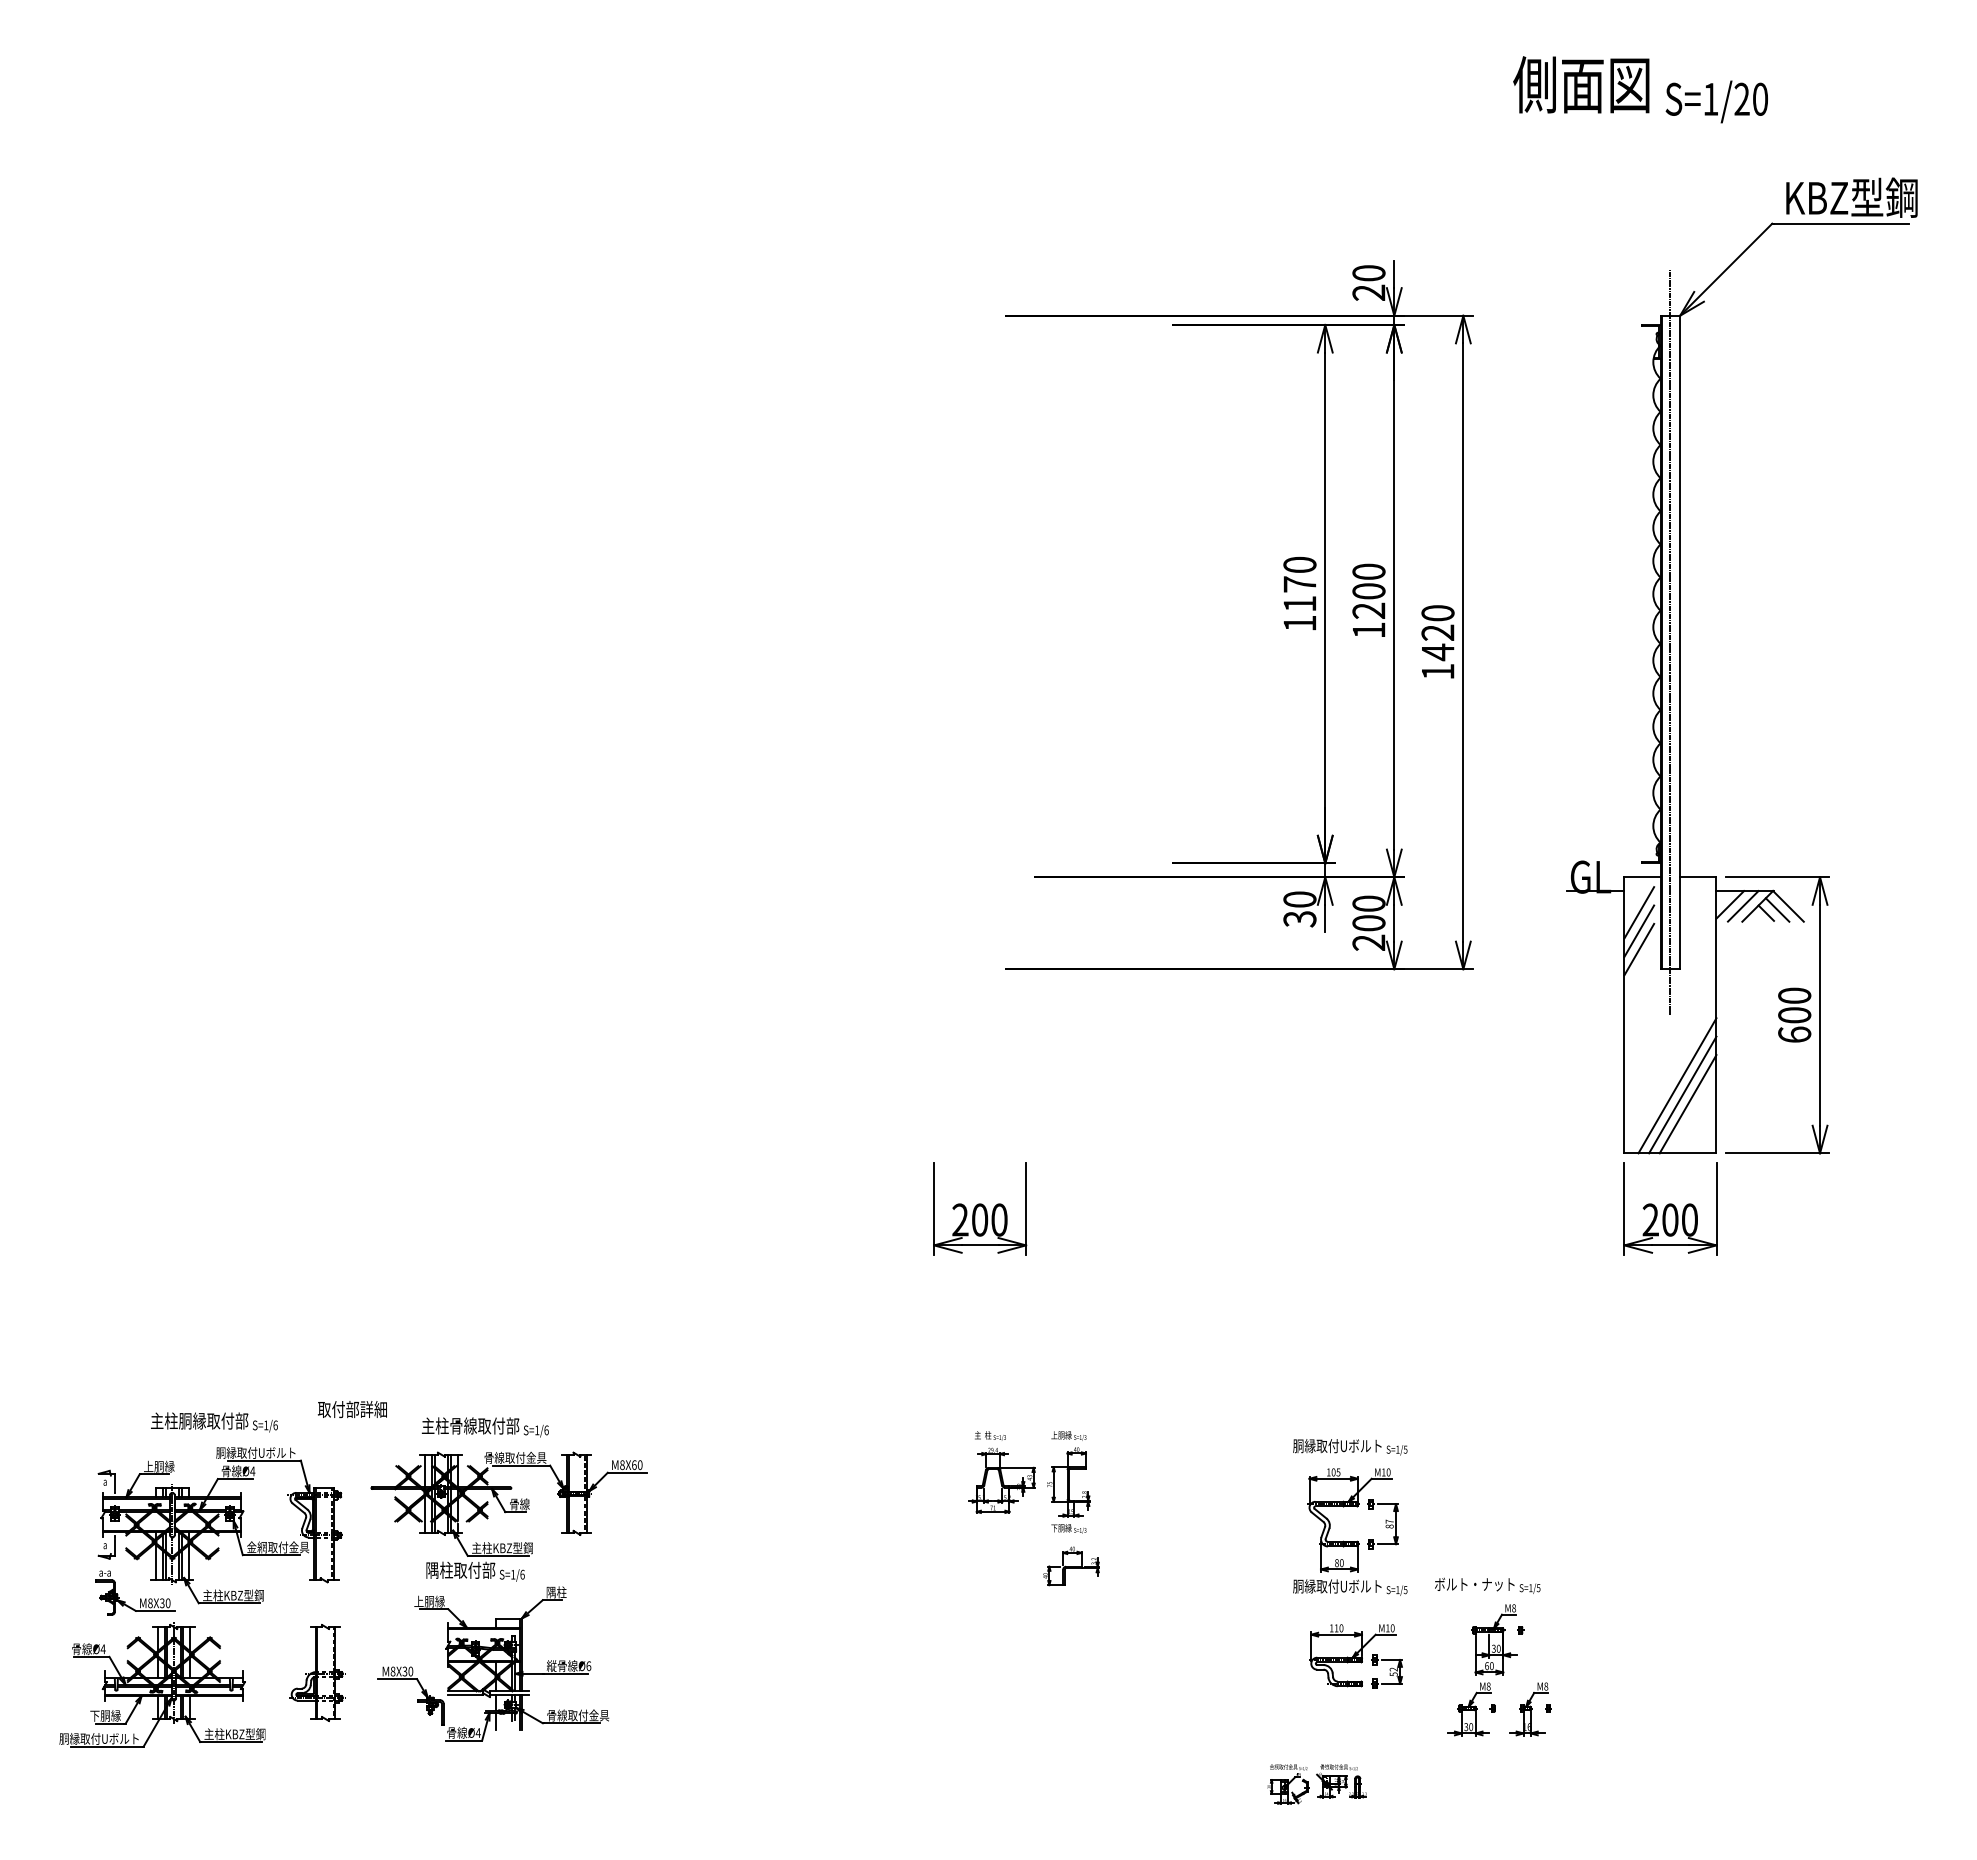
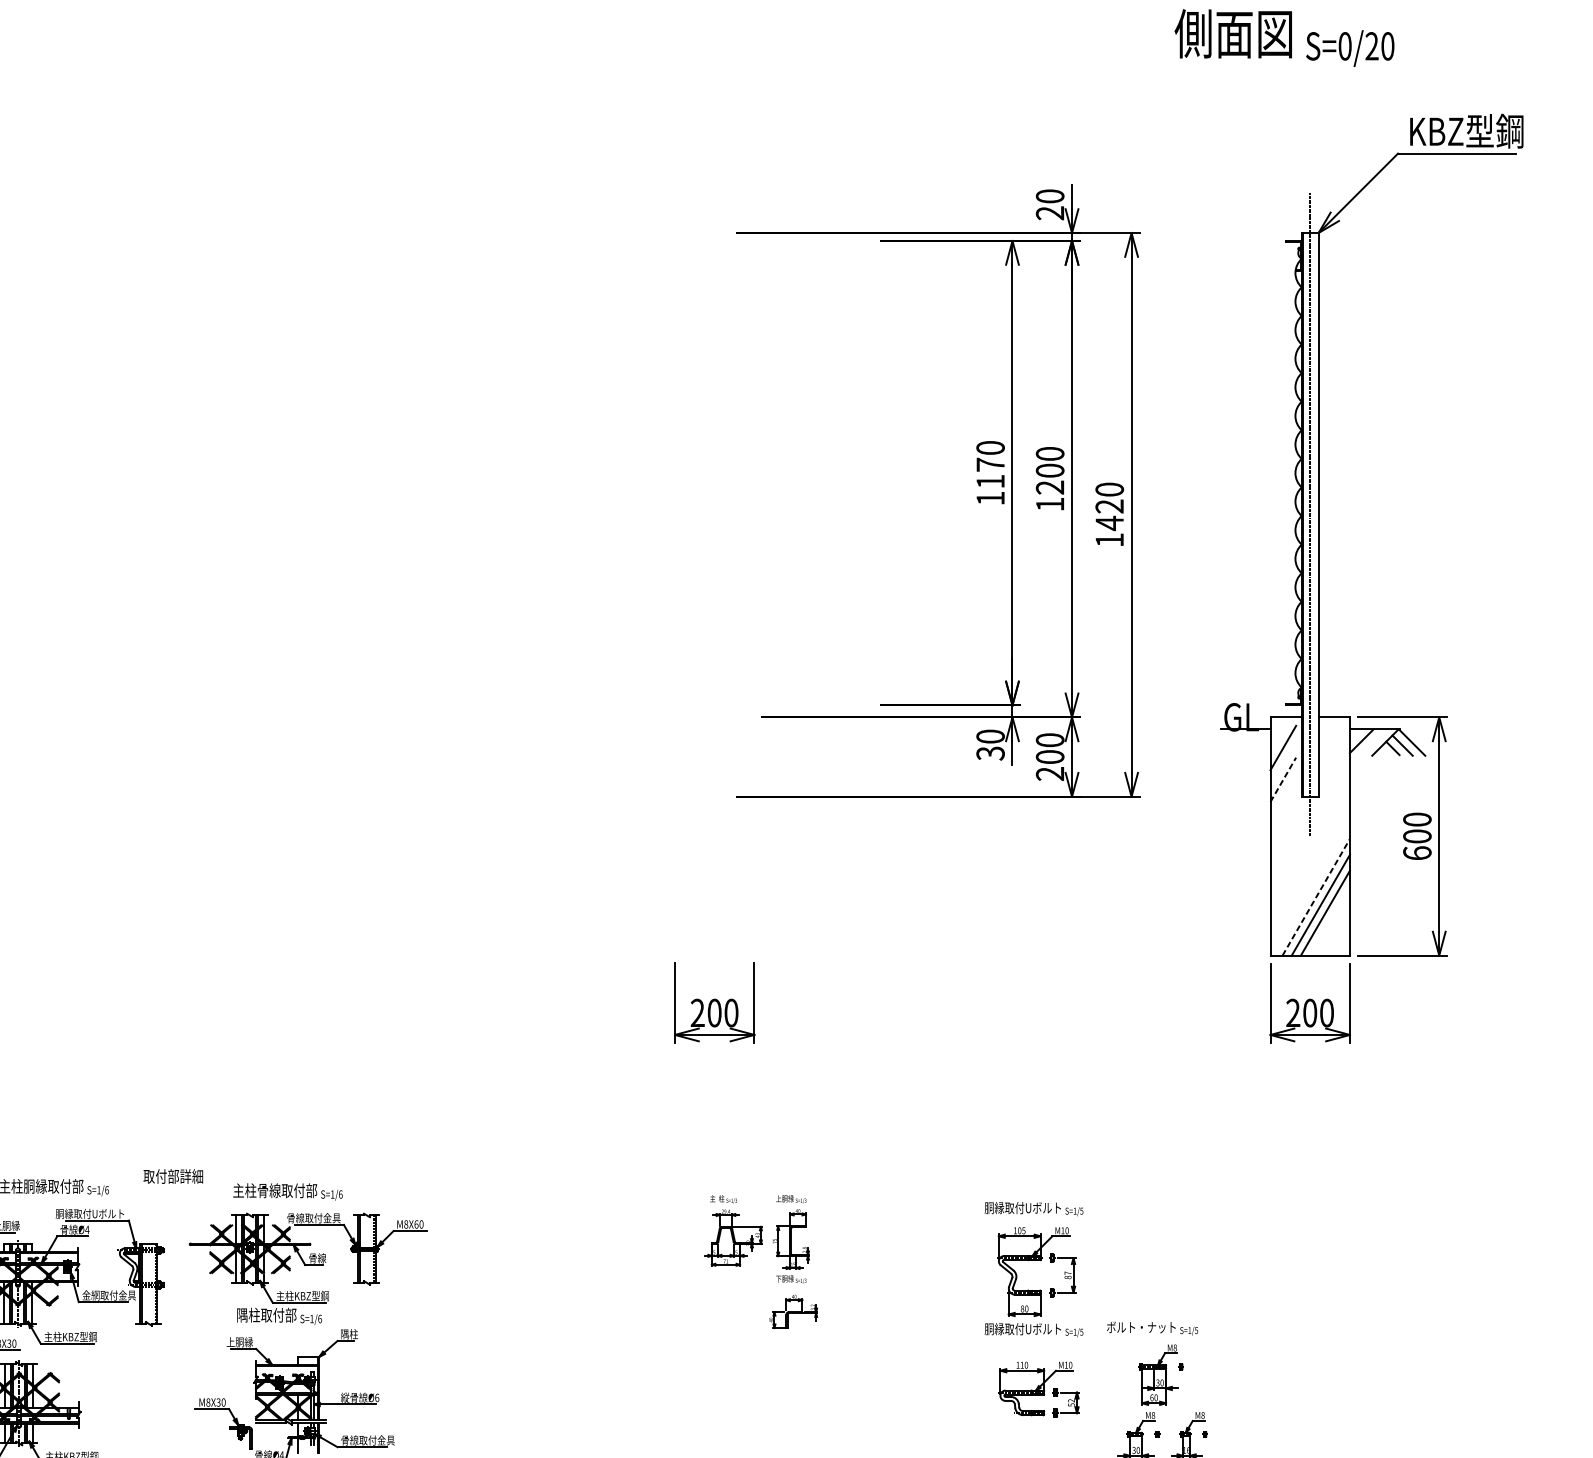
text: (1710, 98) -> (1344, 45), S=1/20 -> S=0/20
line: (1742, 906) -> (1372, 742), removed
line: (1639, 930) -> (1283, 763), removed
line: (1639, 949) -> (1283, 779), solid -> dashed
line: (1677, 1085) -> (1316, 897), solid -> dashed
part: (317, 1672) -> (143, 1403), removed

